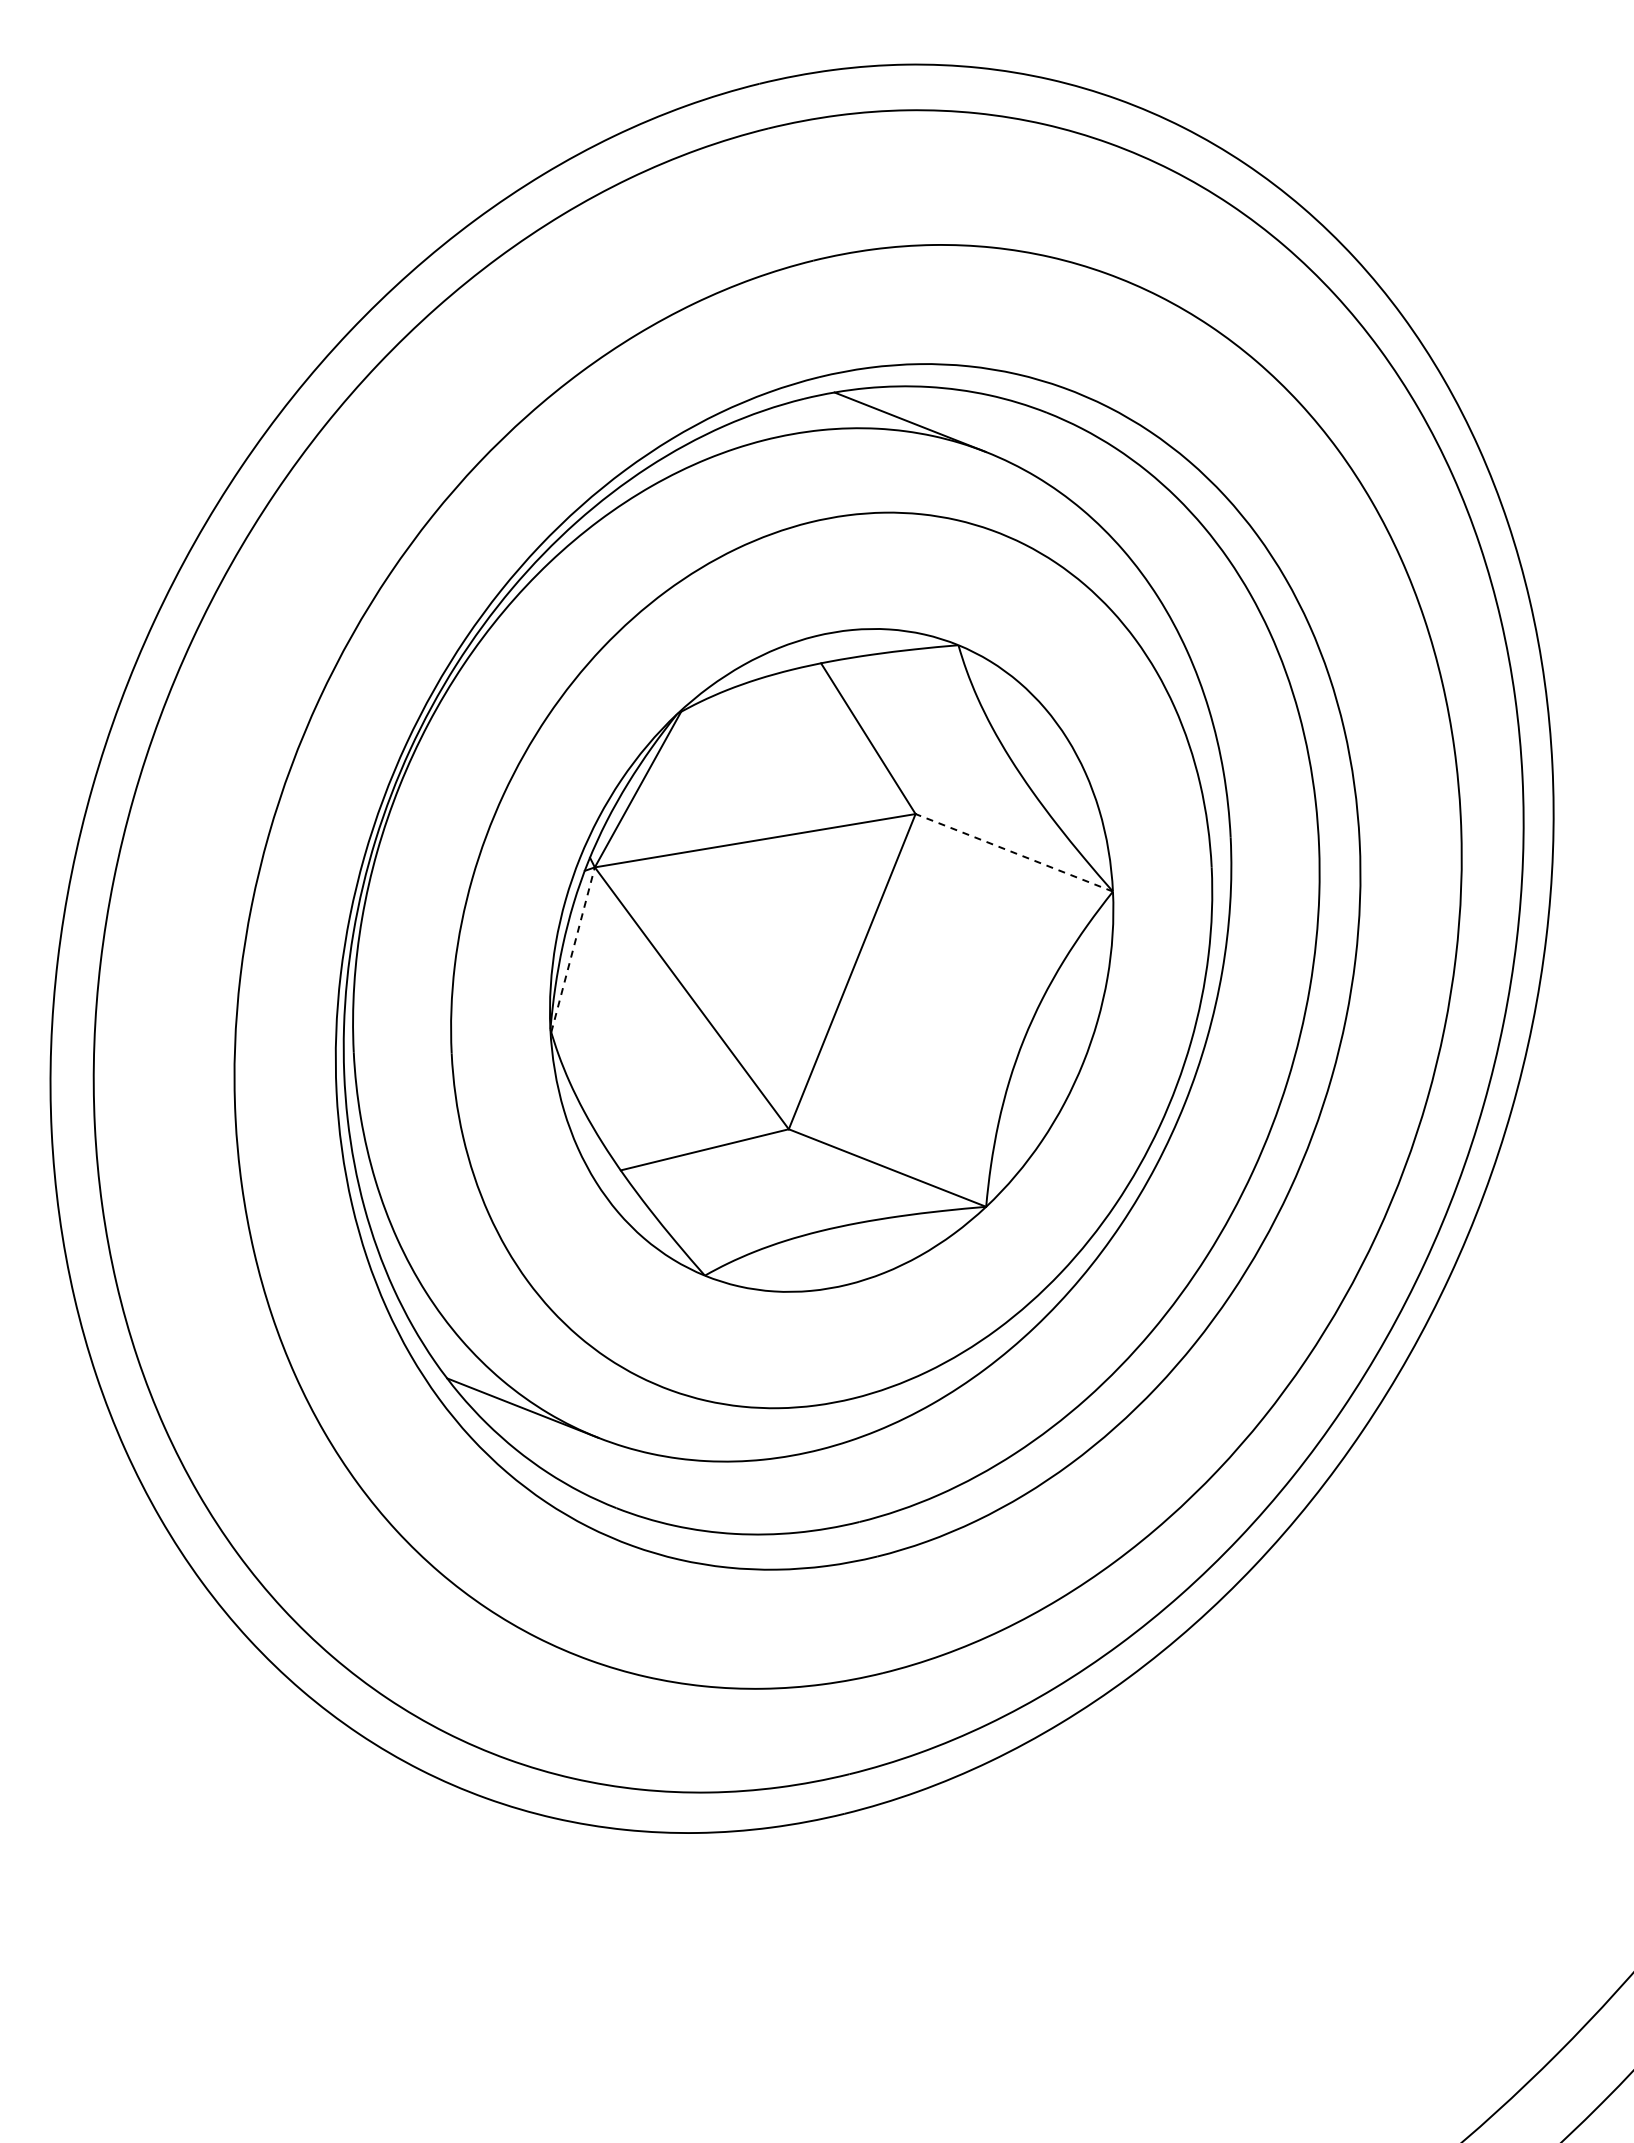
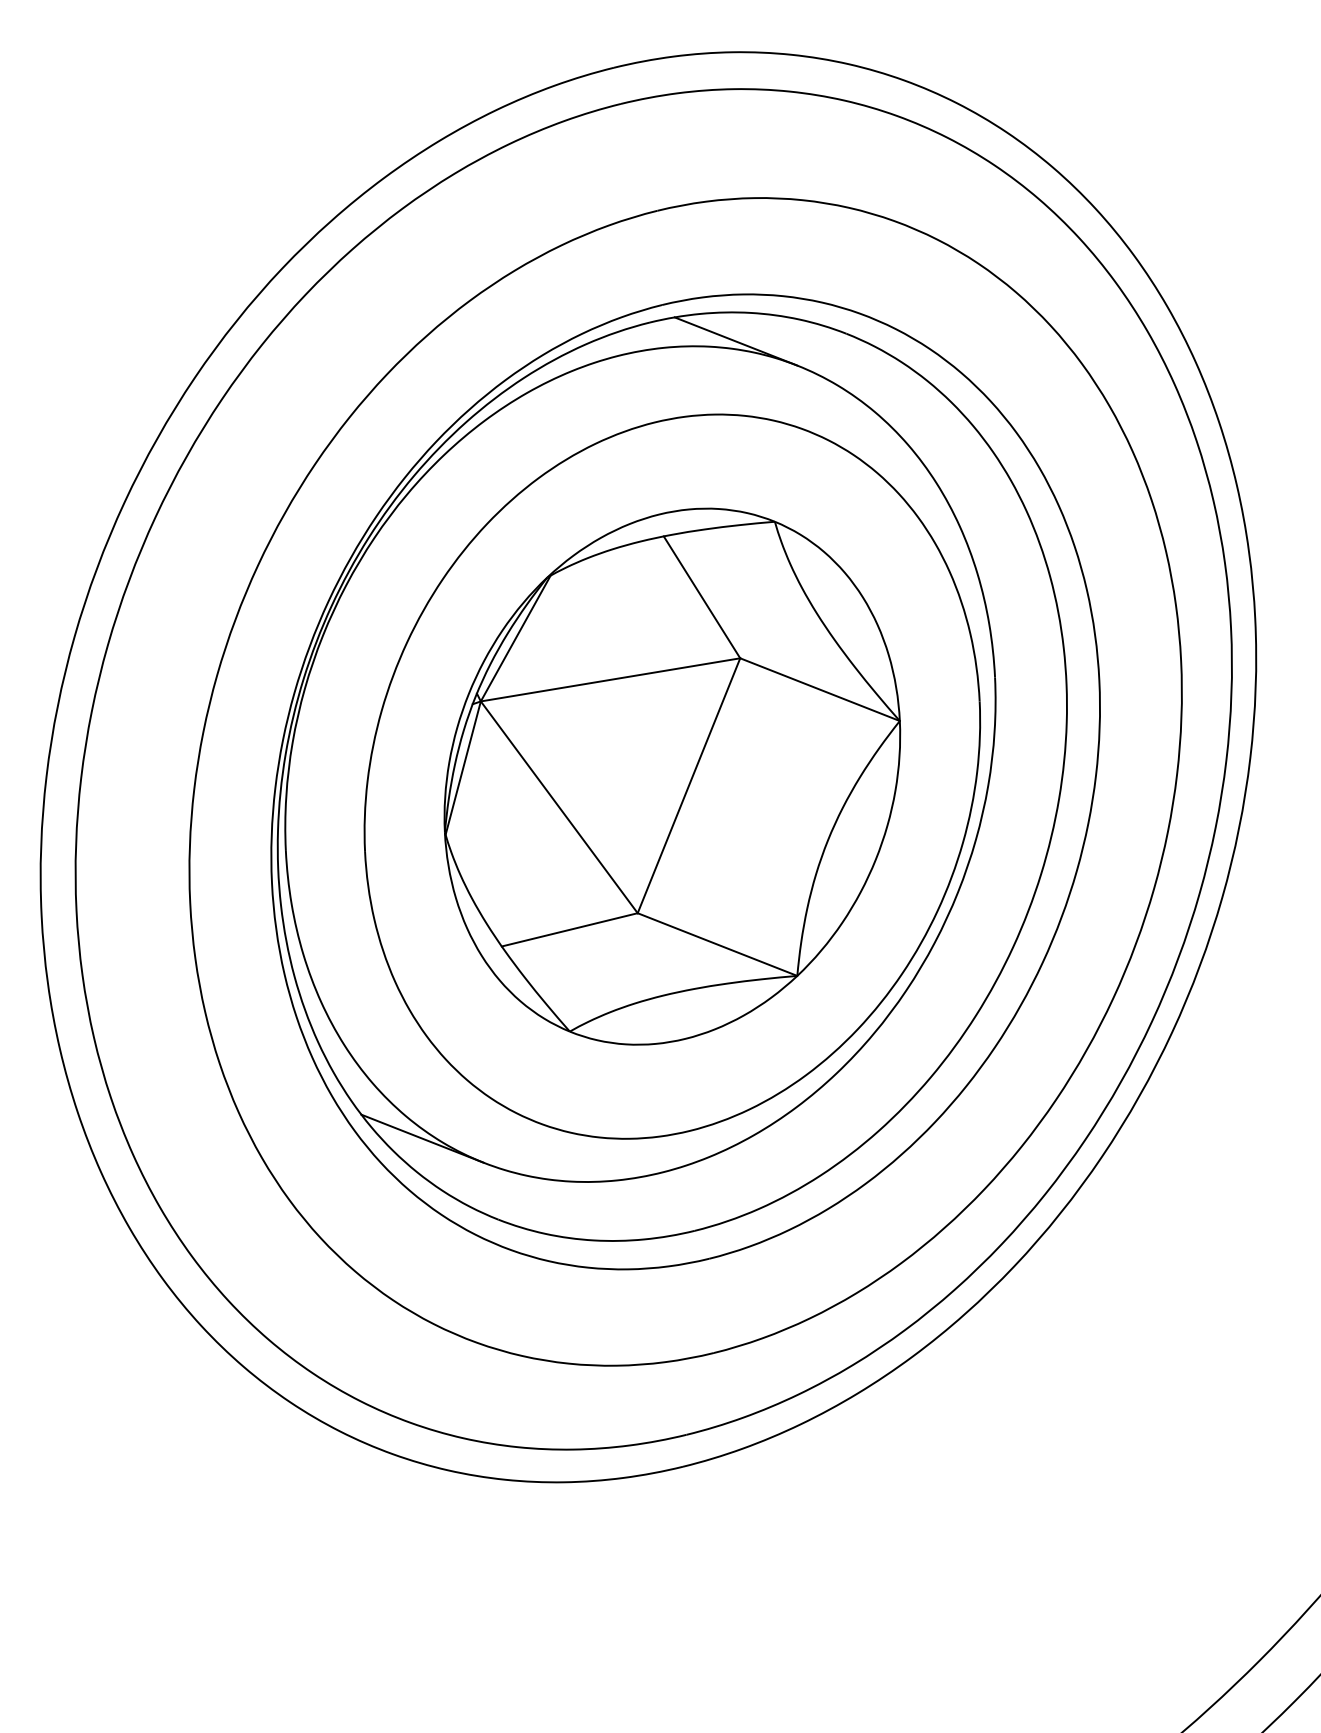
line: (1013, 852) -> (819, 689), dashed -> solid
line: (573, 949) -> (463, 767), dashed -> solid

